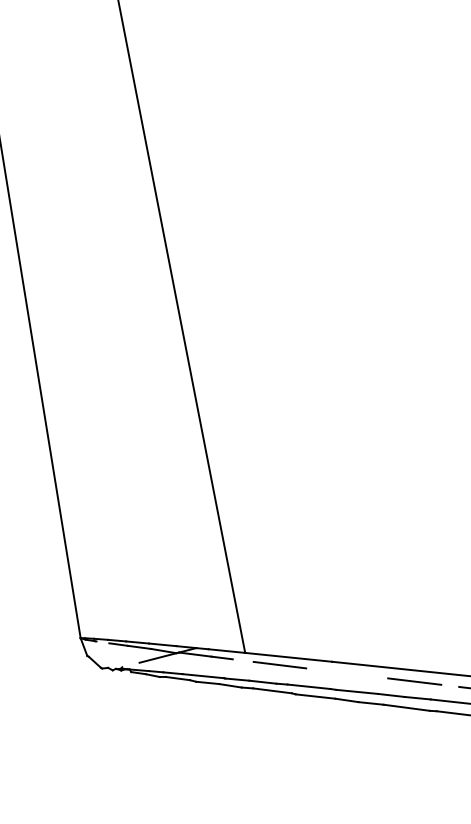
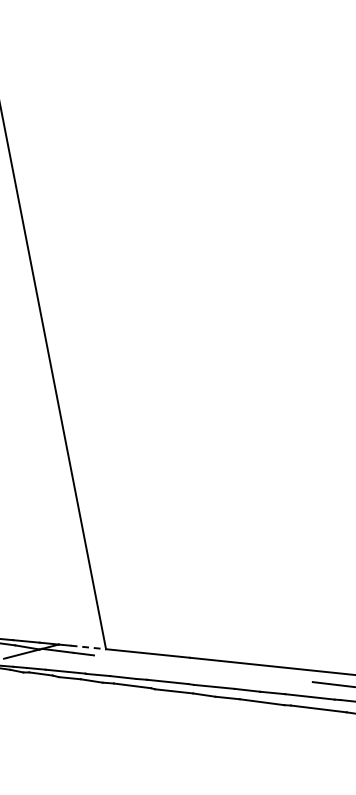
line: (227, 651) -> (88, 647), solid -> dashed
line: (279, 664) -> (139, 660), removed
line: (414, 681) -> (269, 676), removed

